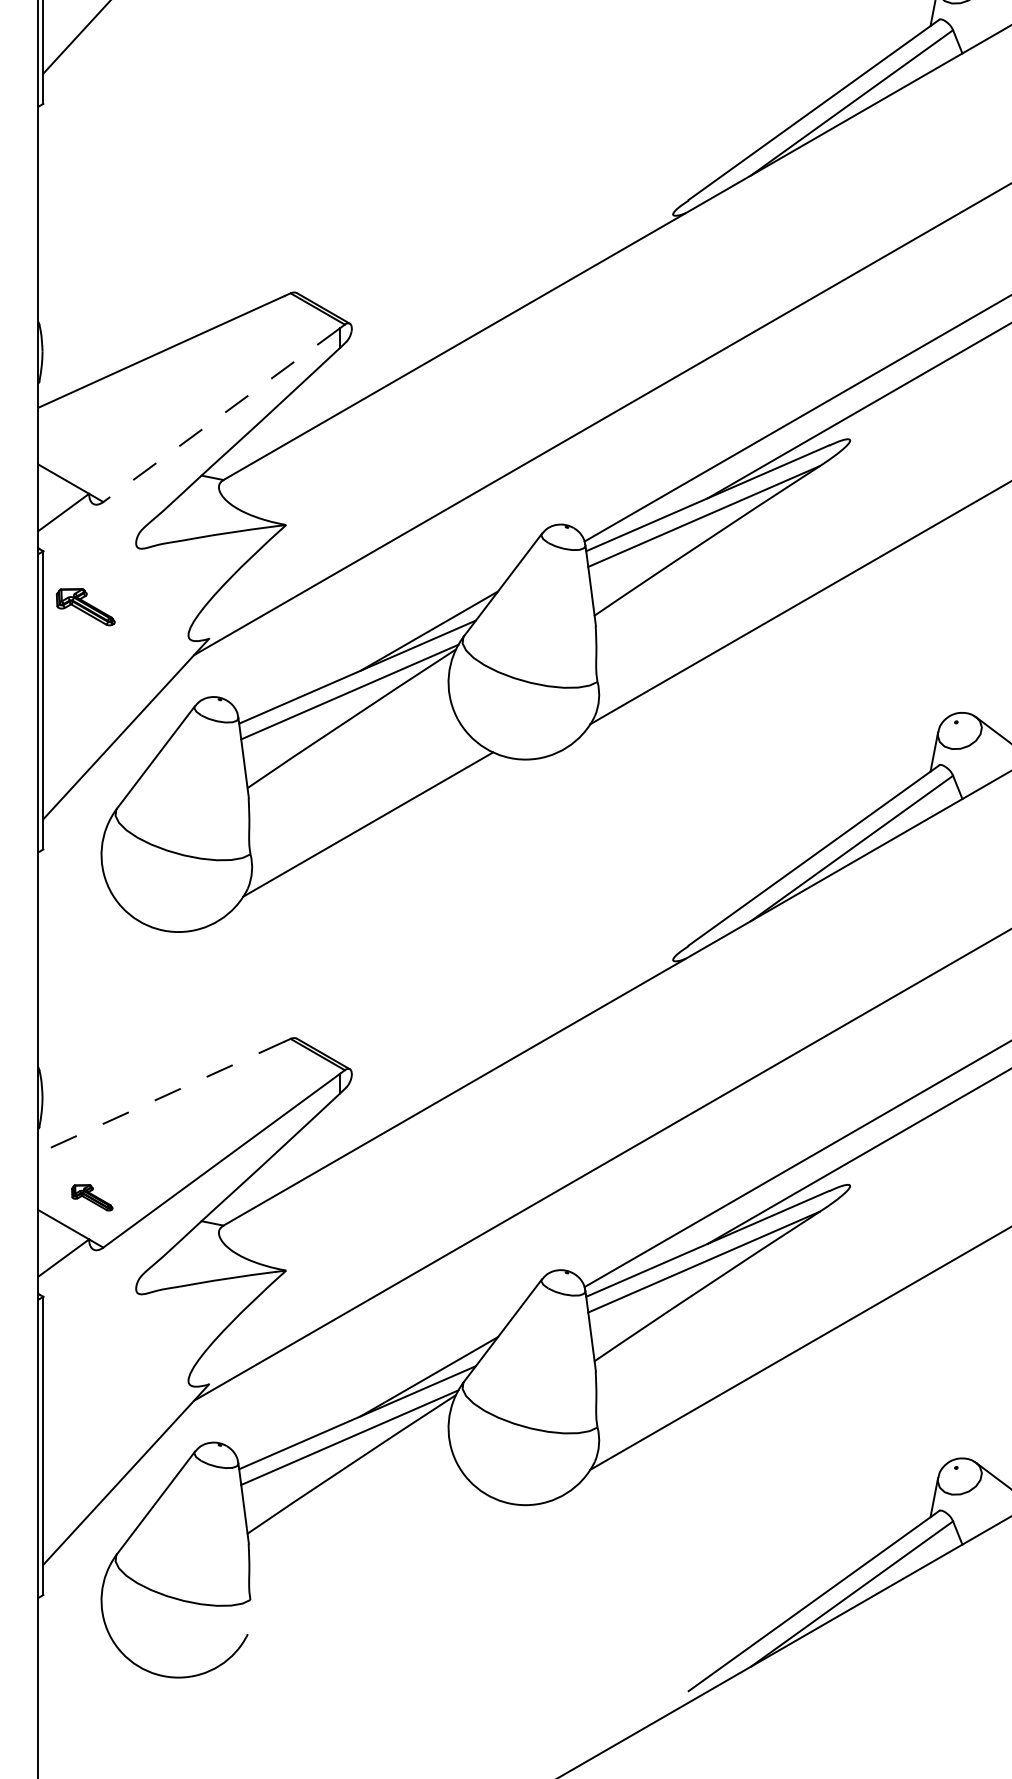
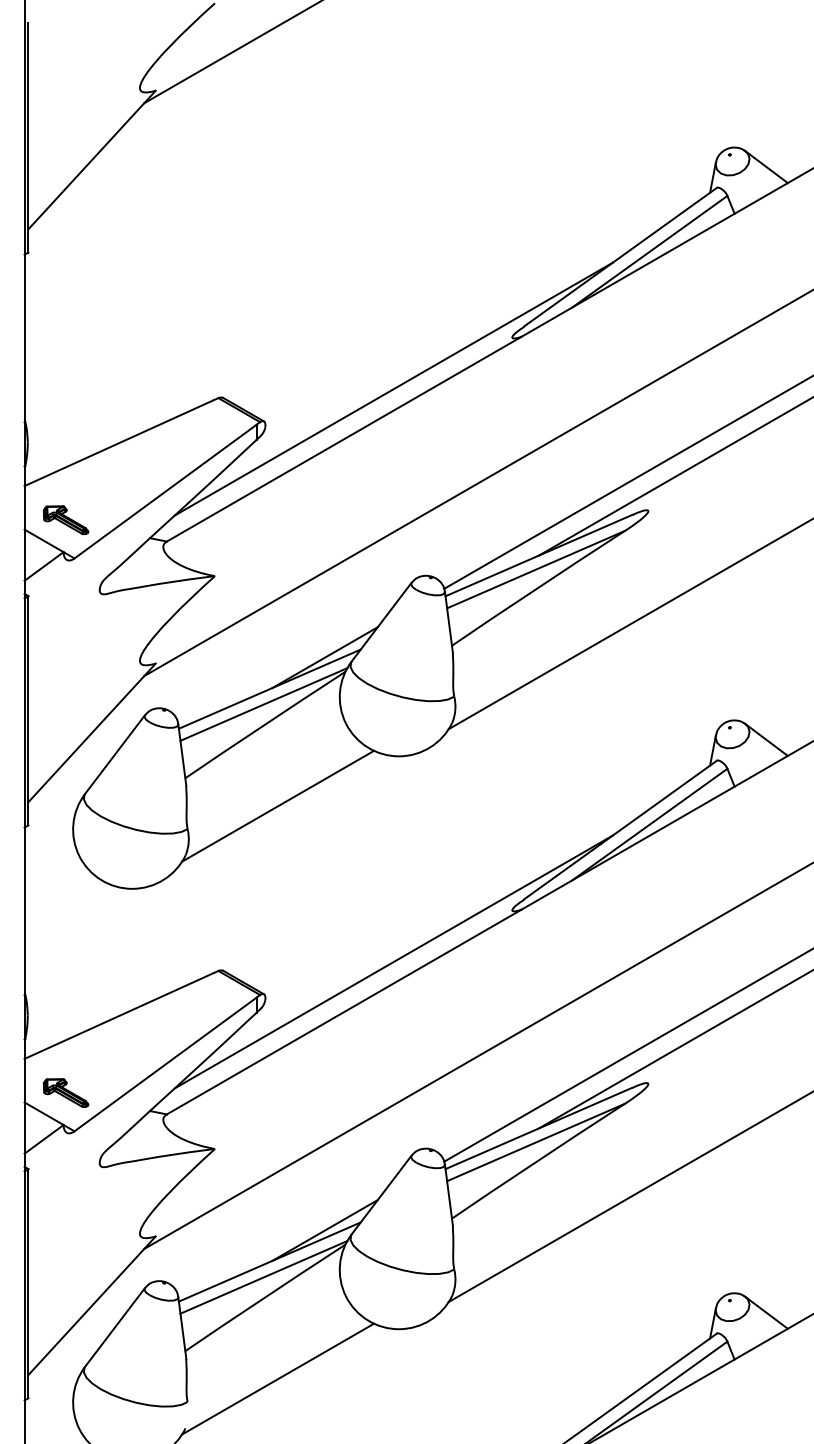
line: (518, 280) -> (393, 388), added
line: (221, 414) -> (165, 491), dashed -> solid
part: (85, 606) -> (65, 519), moved
line: (518, 1026) -> (393, 961), added
line: (161, 1096) -> (119, 1015), dashed -> solid
part: (91, 1197) -> (65, 1092), size x1.43
line: (368, 1569) -> (278, 1378), added

